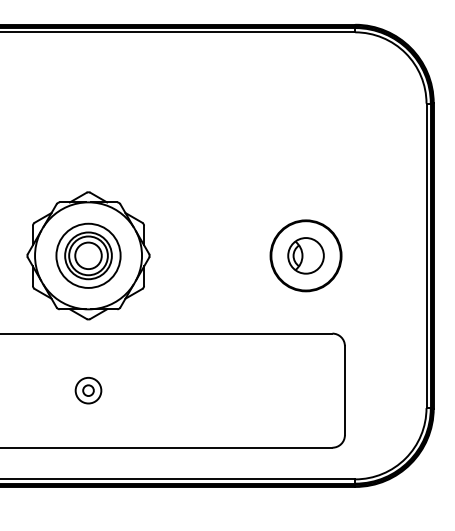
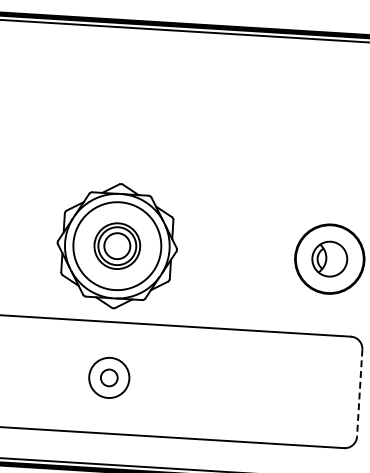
circle: (88, 255) -> (117, 245), size x1.4
part: (88, 390) -> (109, 377), size x1.6
line: (344, 390) -> (359, 392), solid -> dashed

